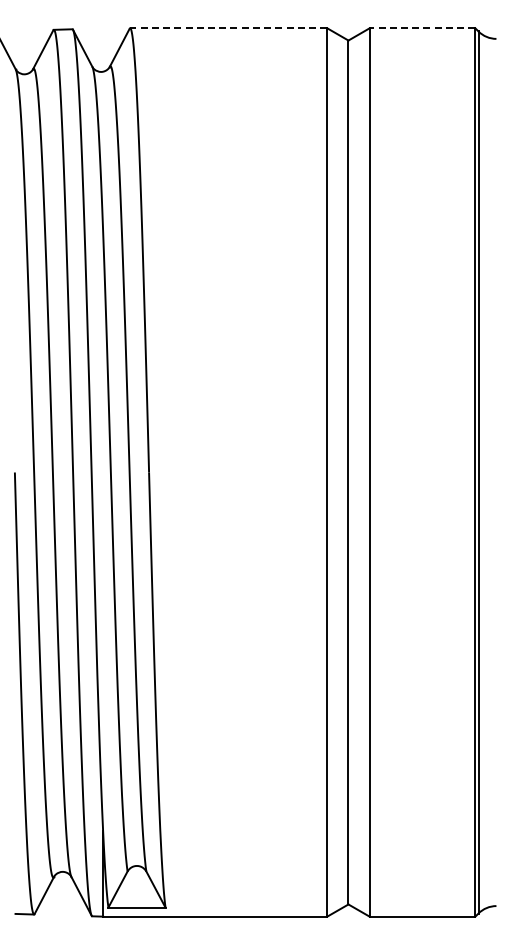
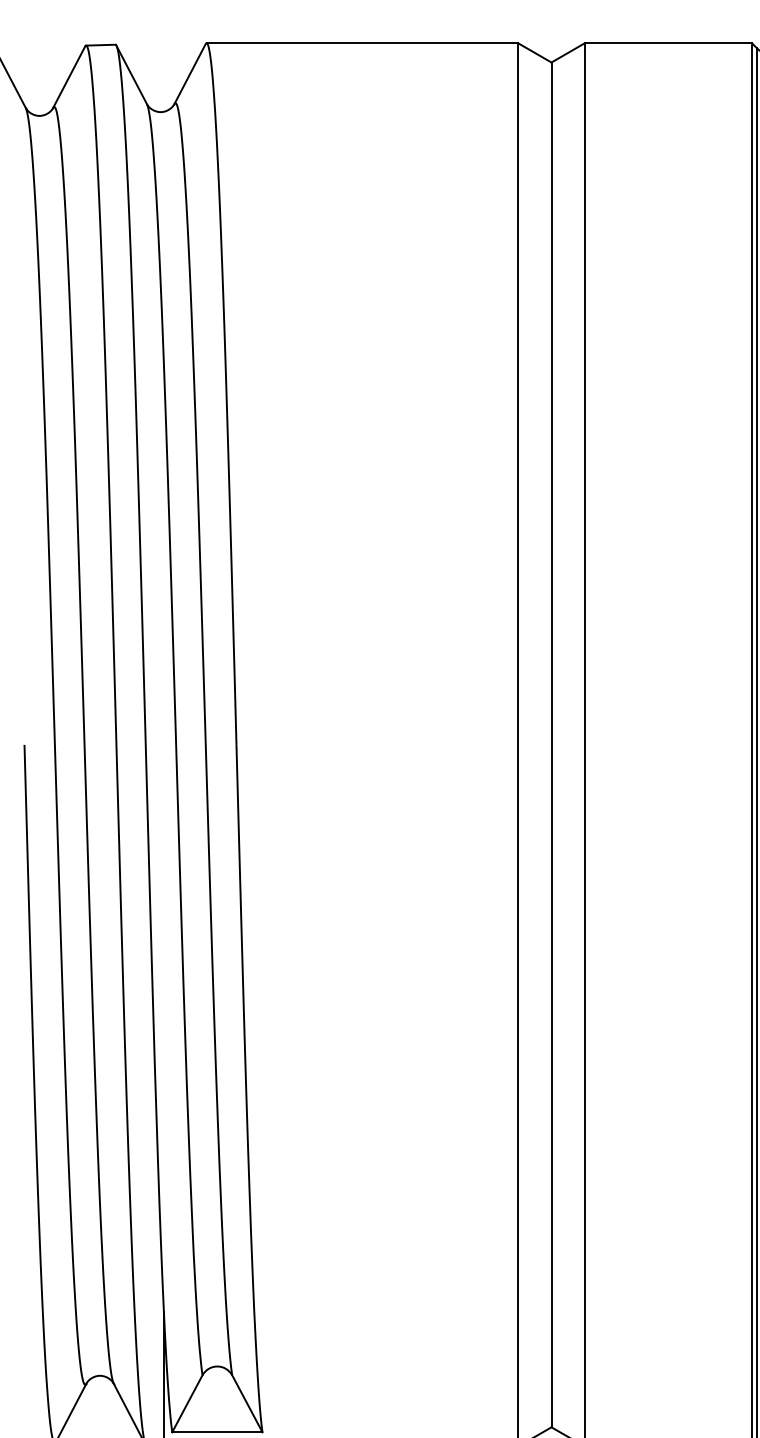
line: (228, 28) -> (361, 43), dashed -> solid
line: (422, 28) -> (668, 43), dashed -> solid

